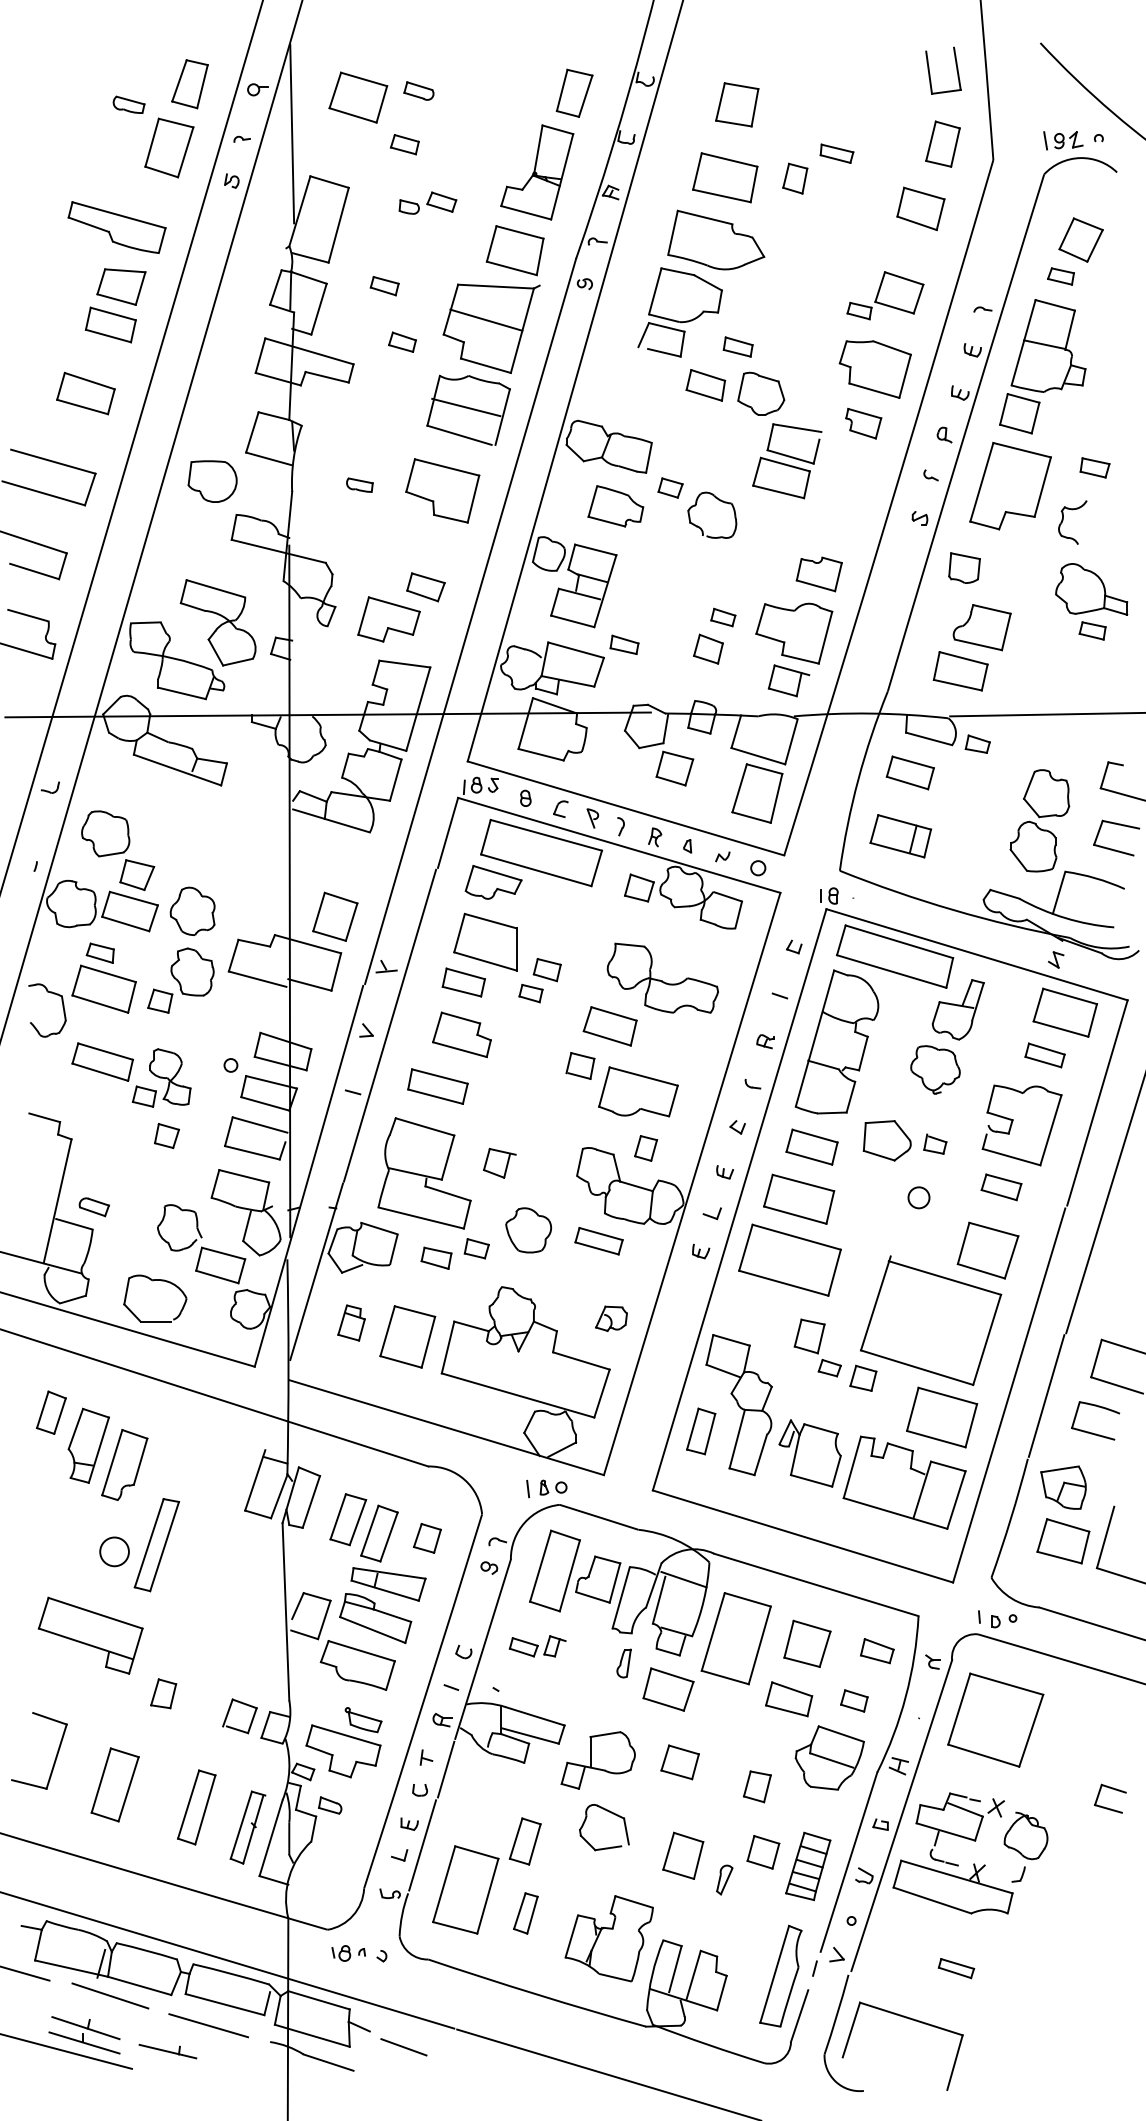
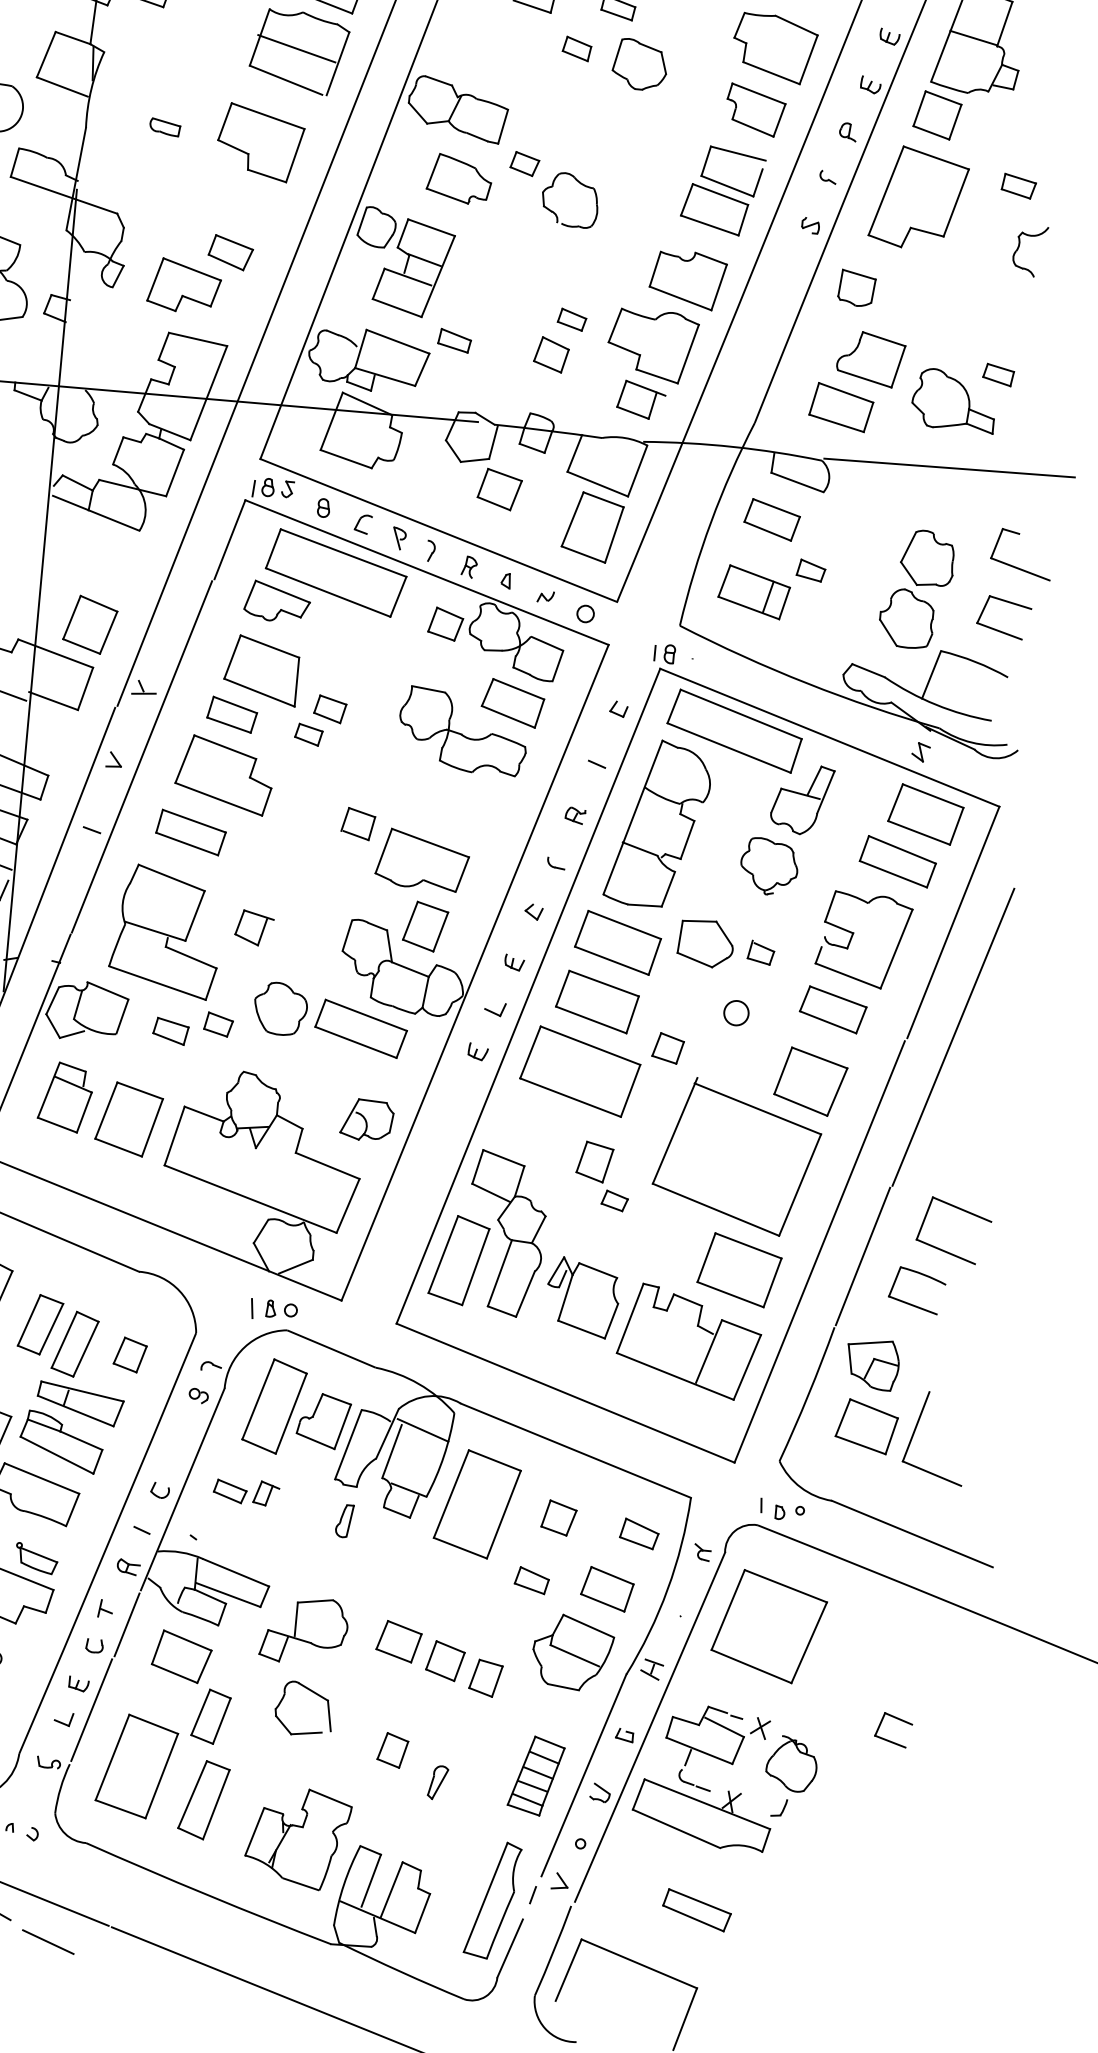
part: (706, 385) -> (577, 49), size x0.62
part: (863, 423) -> (755, 109), size x1.43
part: (787, 461) -> (723, 191), moved
part: (1063, 520) -> (1019, 247), moved
part: (819, 574) -> (688, 280), size x1.43
part: (1091, 589) -> (953, 400), moved
part: (977, 743) -> (810, 569), moved
part: (609, 1026) -> (512, 703), moved
part: (461, 1034) -> (223, 774), size x1.43
part: (1044, 1055) -> (897, 861), size x1.67
part: (811, 1147) -> (617, 943), size x1.43
part: (645, 1148) -> (424, 926), size x1.67
part: (1001, 1187) -> (833, 1010), size x1.43
part: (598, 1241) -> (360, 1029), size x1.67
part: (611, 1318) -> (367, 1119), size x1.43
part: (351, 1322) -> (65, 1096), size x1.67
part: (863, 1377) -> (668, 1047), moved
part: (700, 1431) -> (458, 1260), size x1.67
part: (806, 1643) -> (558, 1517), size x0.62
part: (668, 1689) -> (181, 1656), moved
part: (788, 1699) -> (531, 1580), size x0.62
part: (854, 1700) -> (607, 1588), size x1.67
part: (763, 1852) -> (445, 1661), moved
part: (683, 1855) -> (392, 1749), size x0.62
part: (525, 1913) -> (203, 1800), size x1.67
part: (956, 1968) -> (697, 1910), size x1.67

